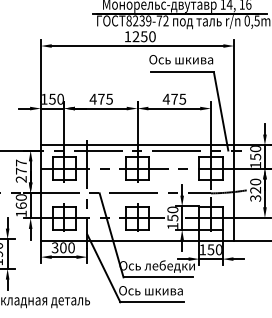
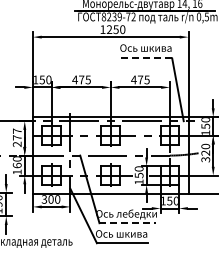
line: (183, 72) -> (147, 58), solid -> dashed
line: (159, 277) -> (128, 223), solid -> dashed

